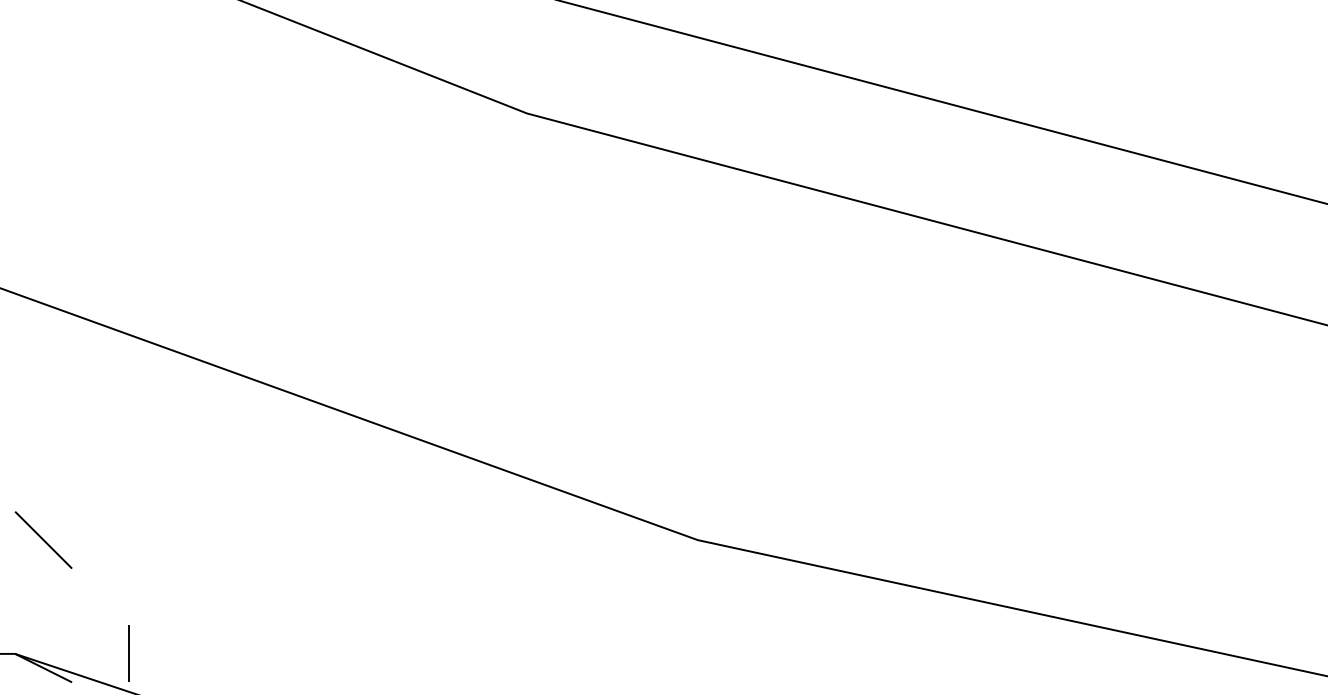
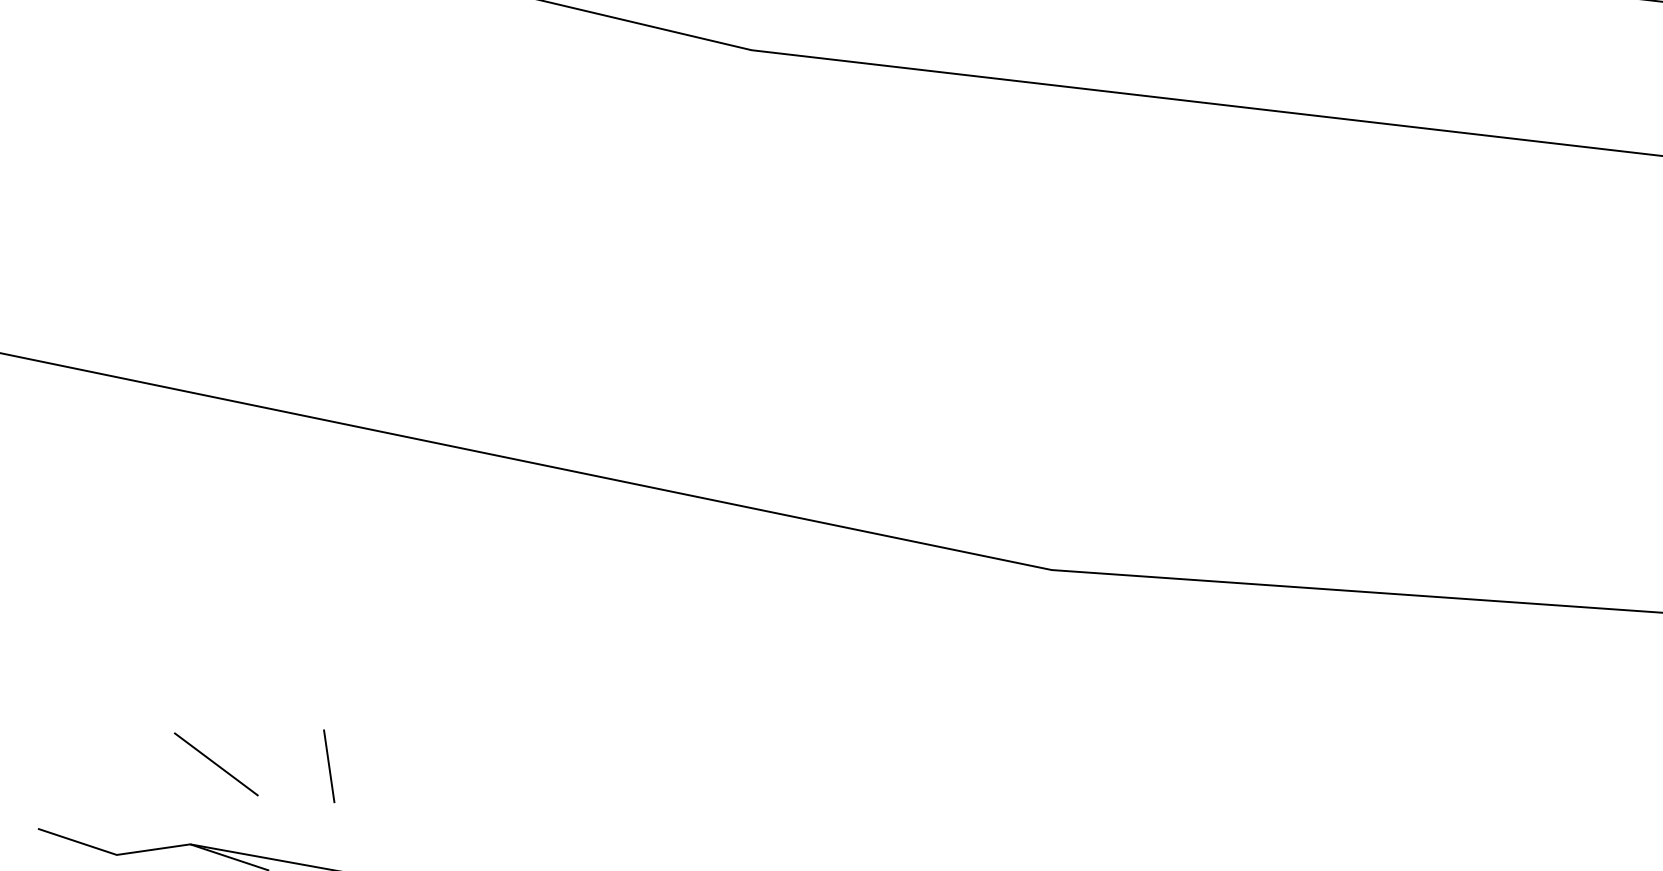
line: (43, 539) -> (216, 763), moved
line: (128, 653) -> (328, 765), moved

